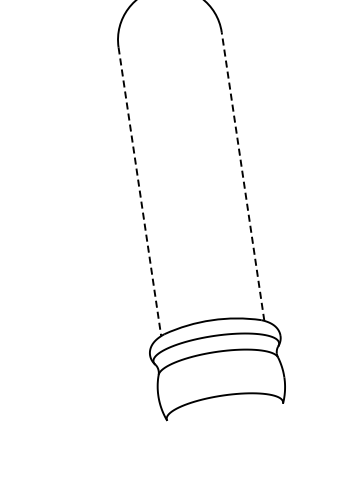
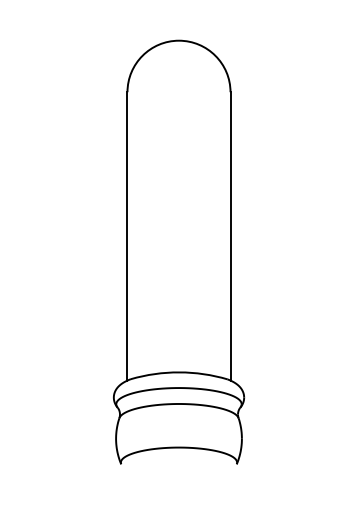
line: (242, 175) -> (230, 235), dashed -> solid
line: (139, 191) -> (127, 236), dashed -> solid

